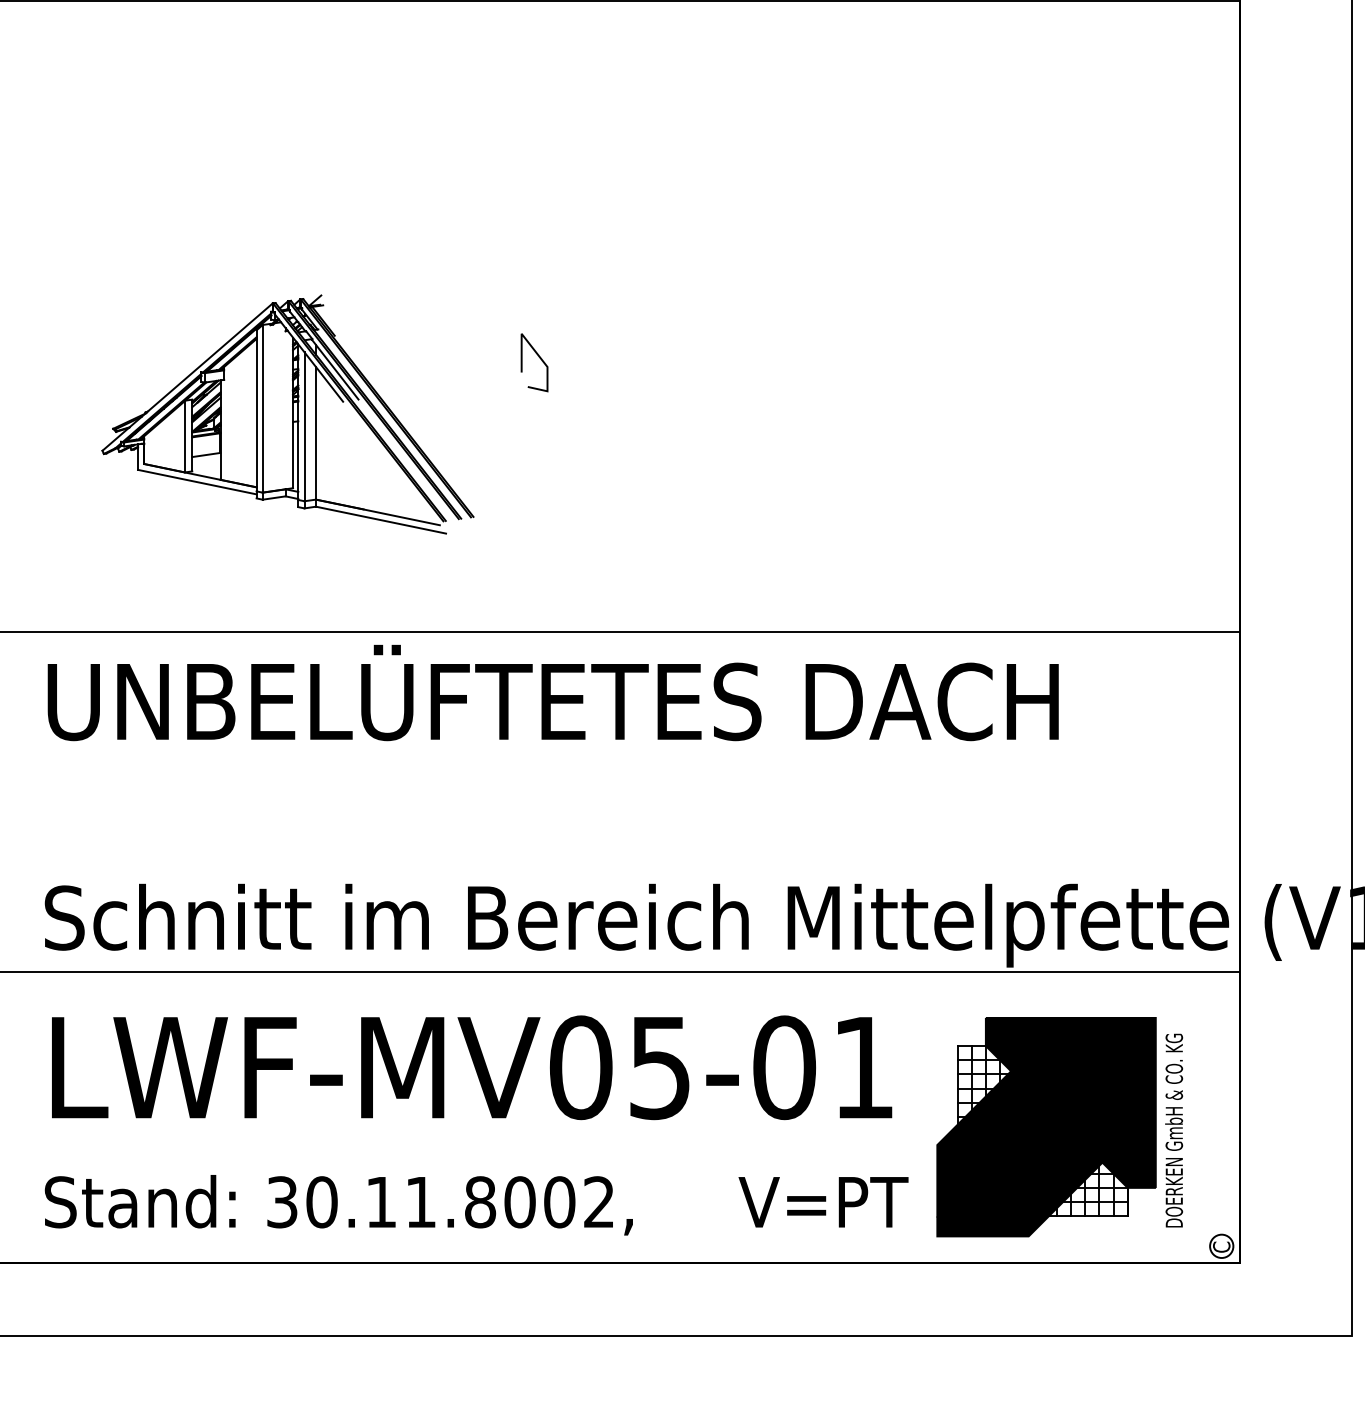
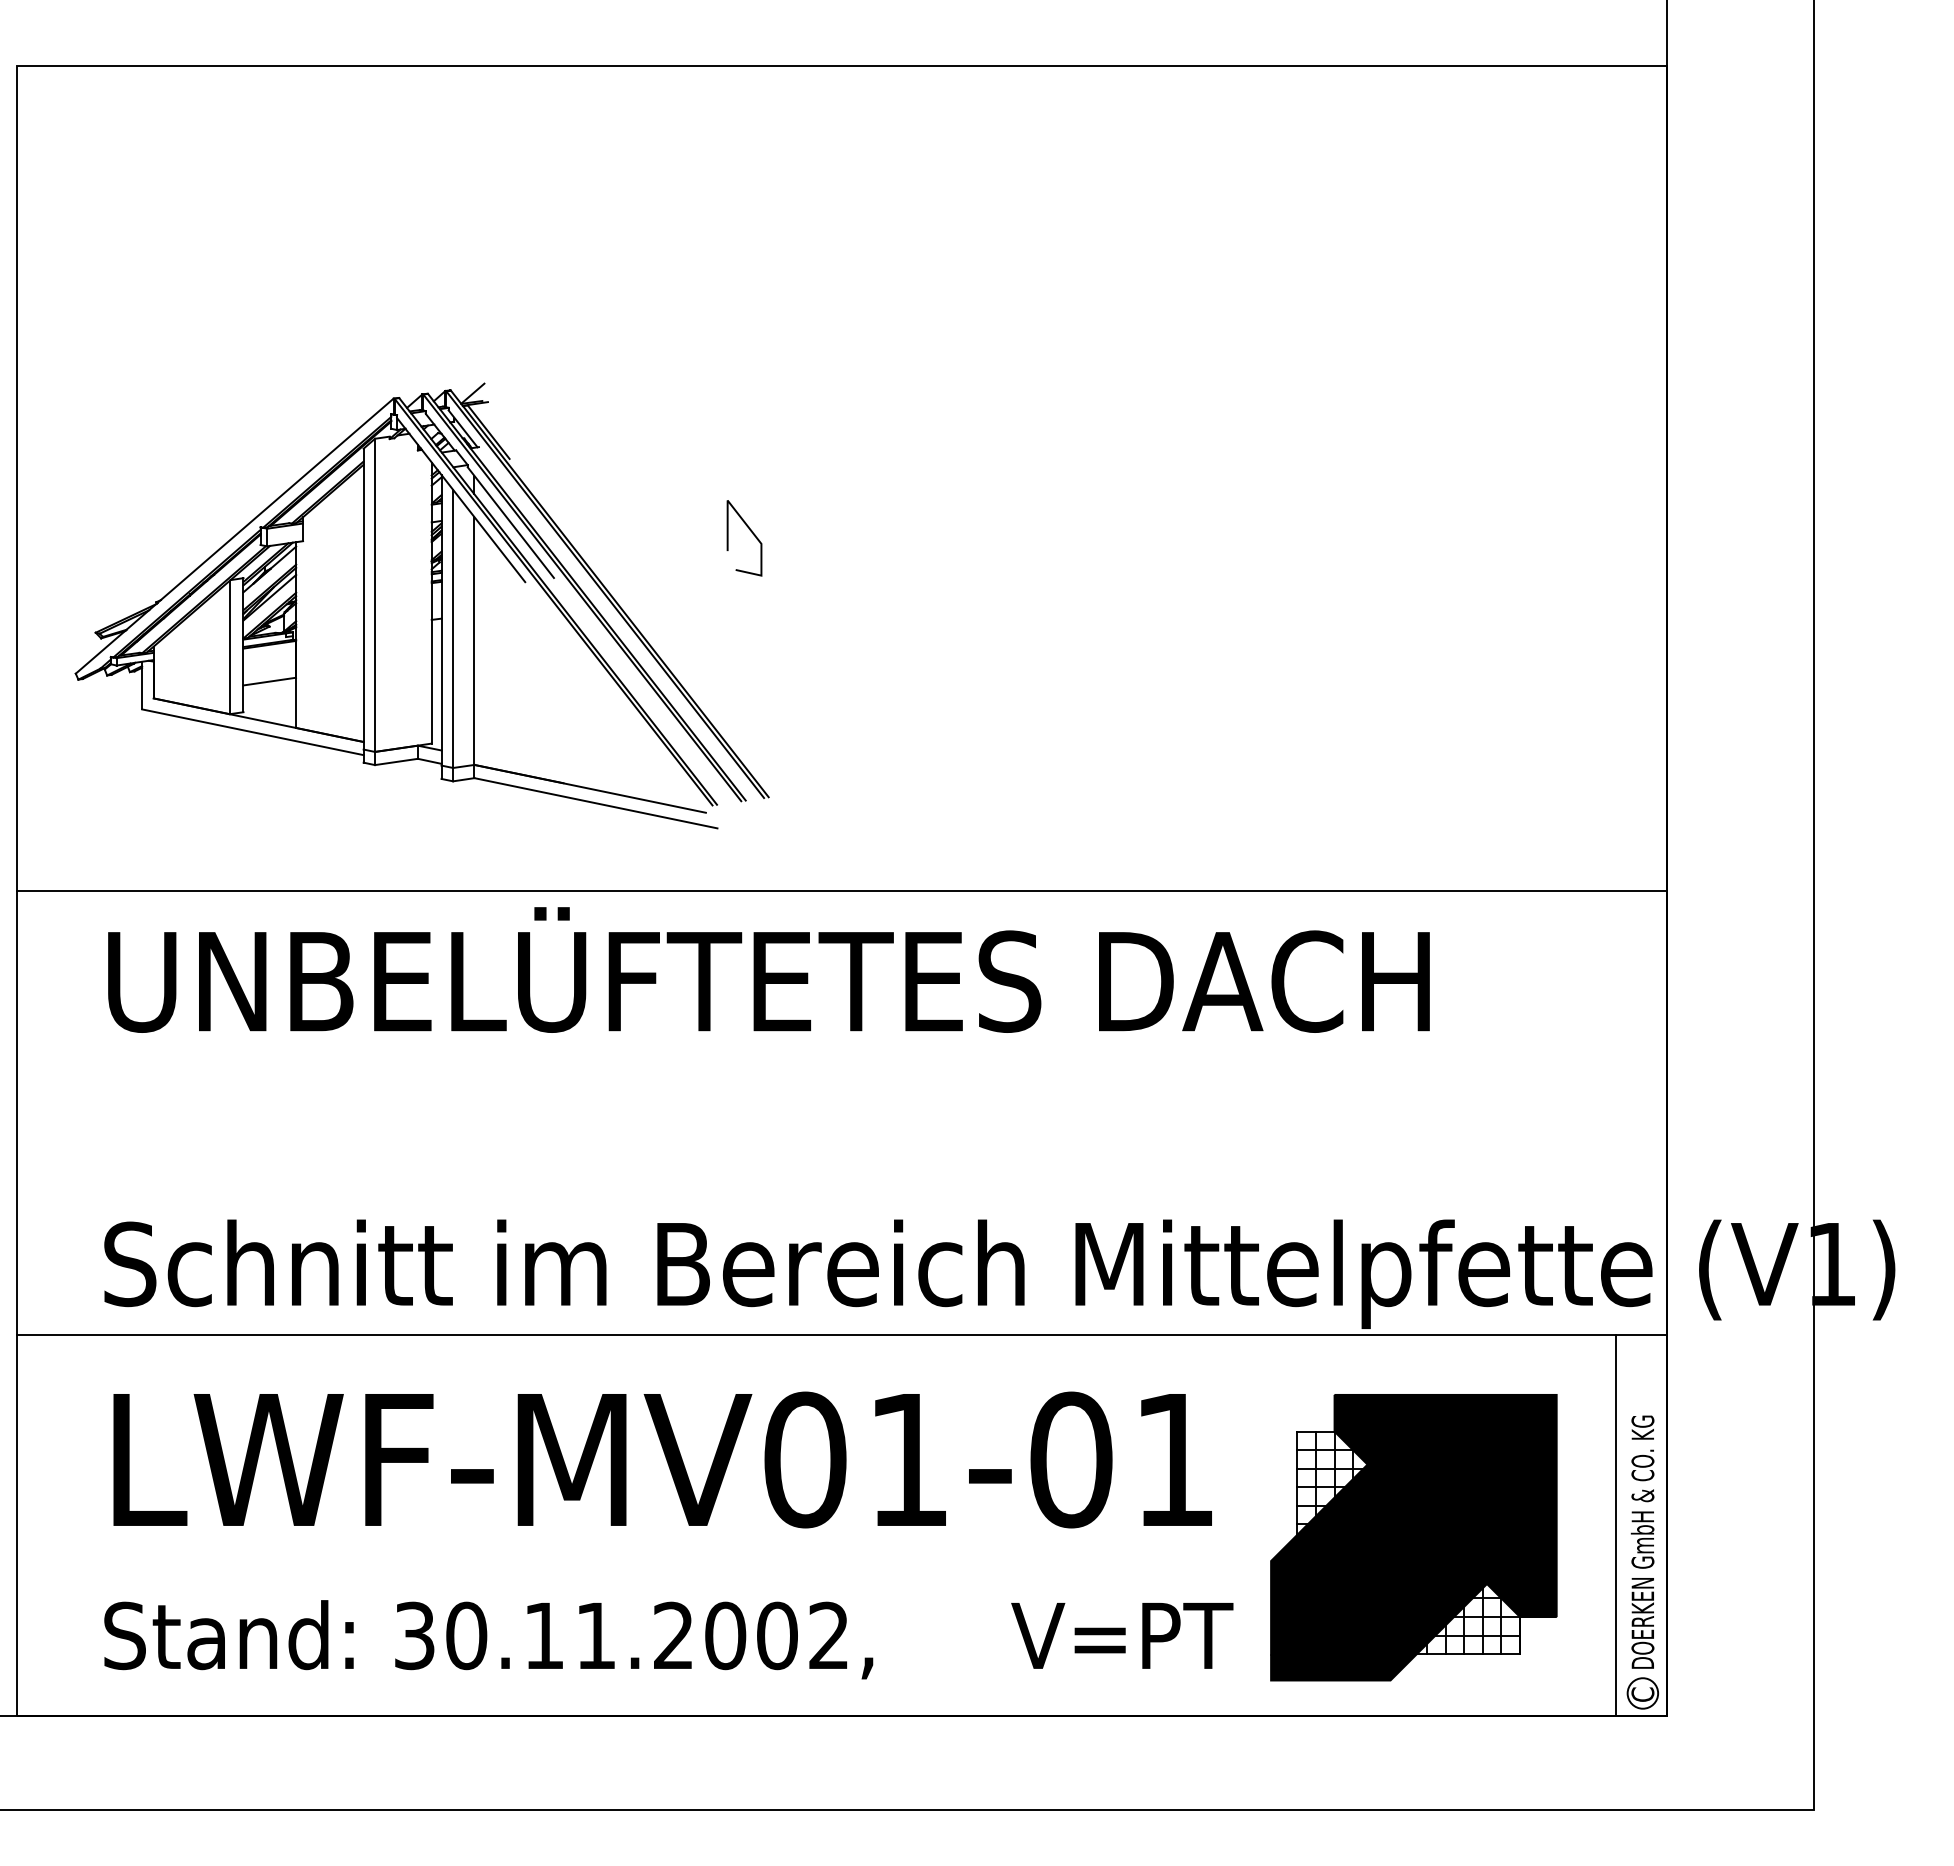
part: (287, 414) -> (421, 605), size x1.43
text: (659, 1068) -> (908, 1461), LWF-MV05-01 -> LWF-MV01-01
line: (1201, 1117) -> (1616, 1525), added
text: (1174, 1130) -> (1642, 1541), moved
text: (480, 1201) -> (673, 1635), 30.11.8002, -> 30.11.2002,

